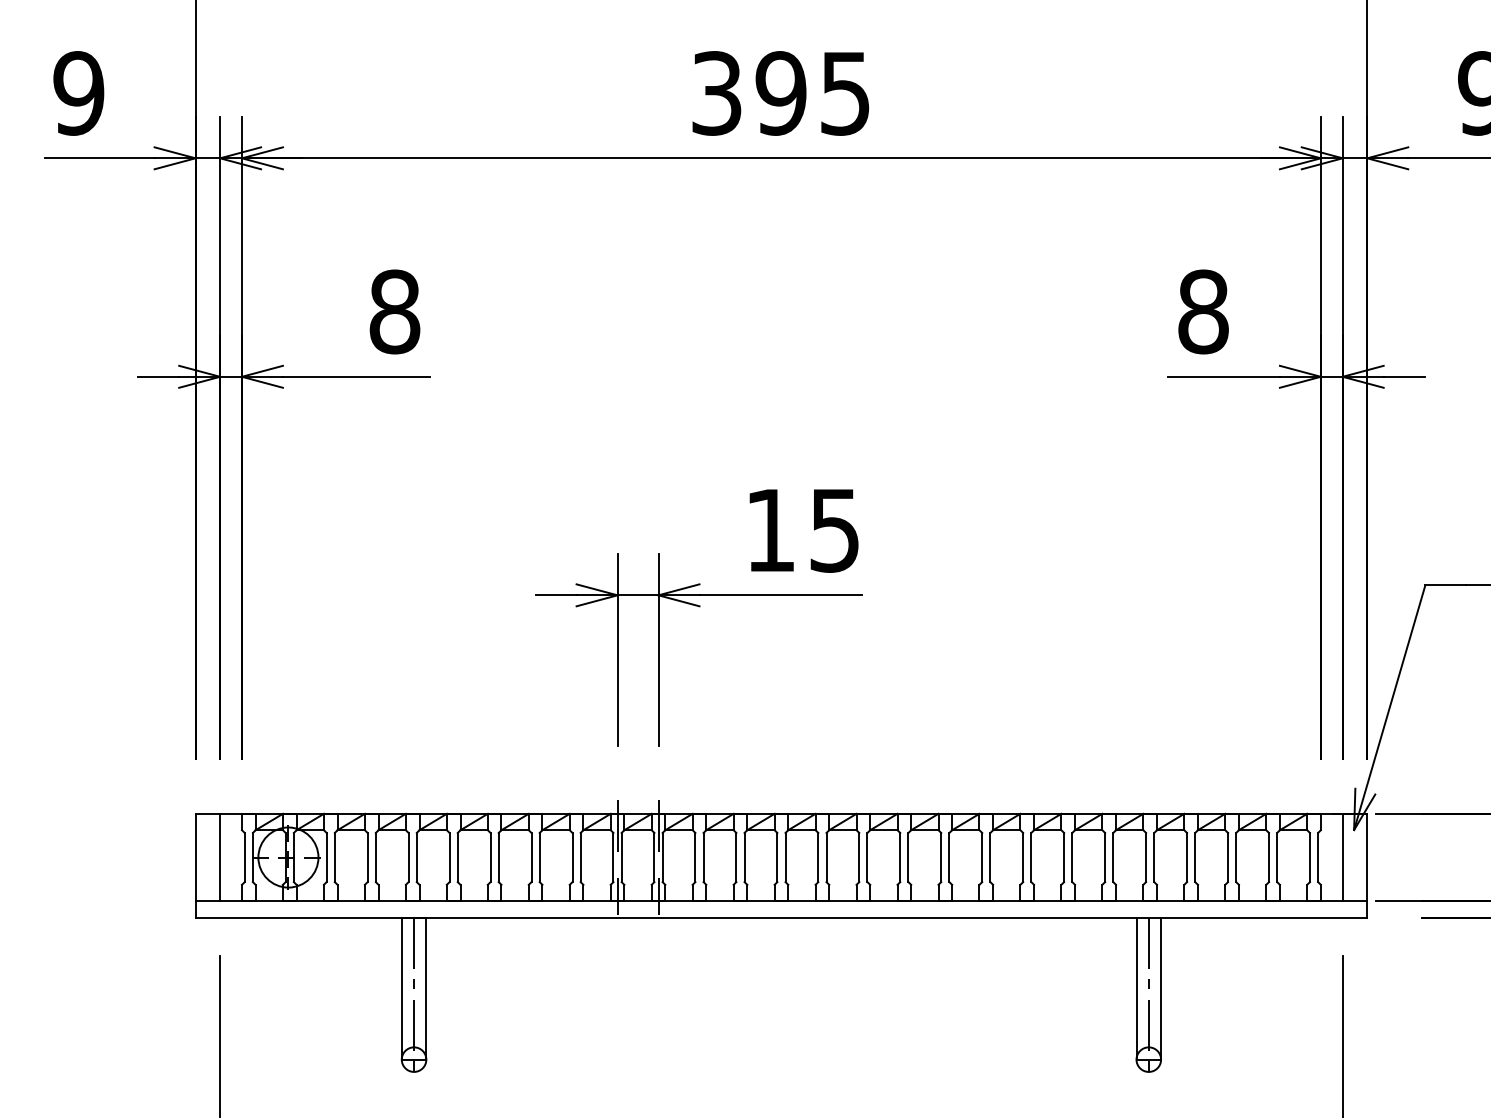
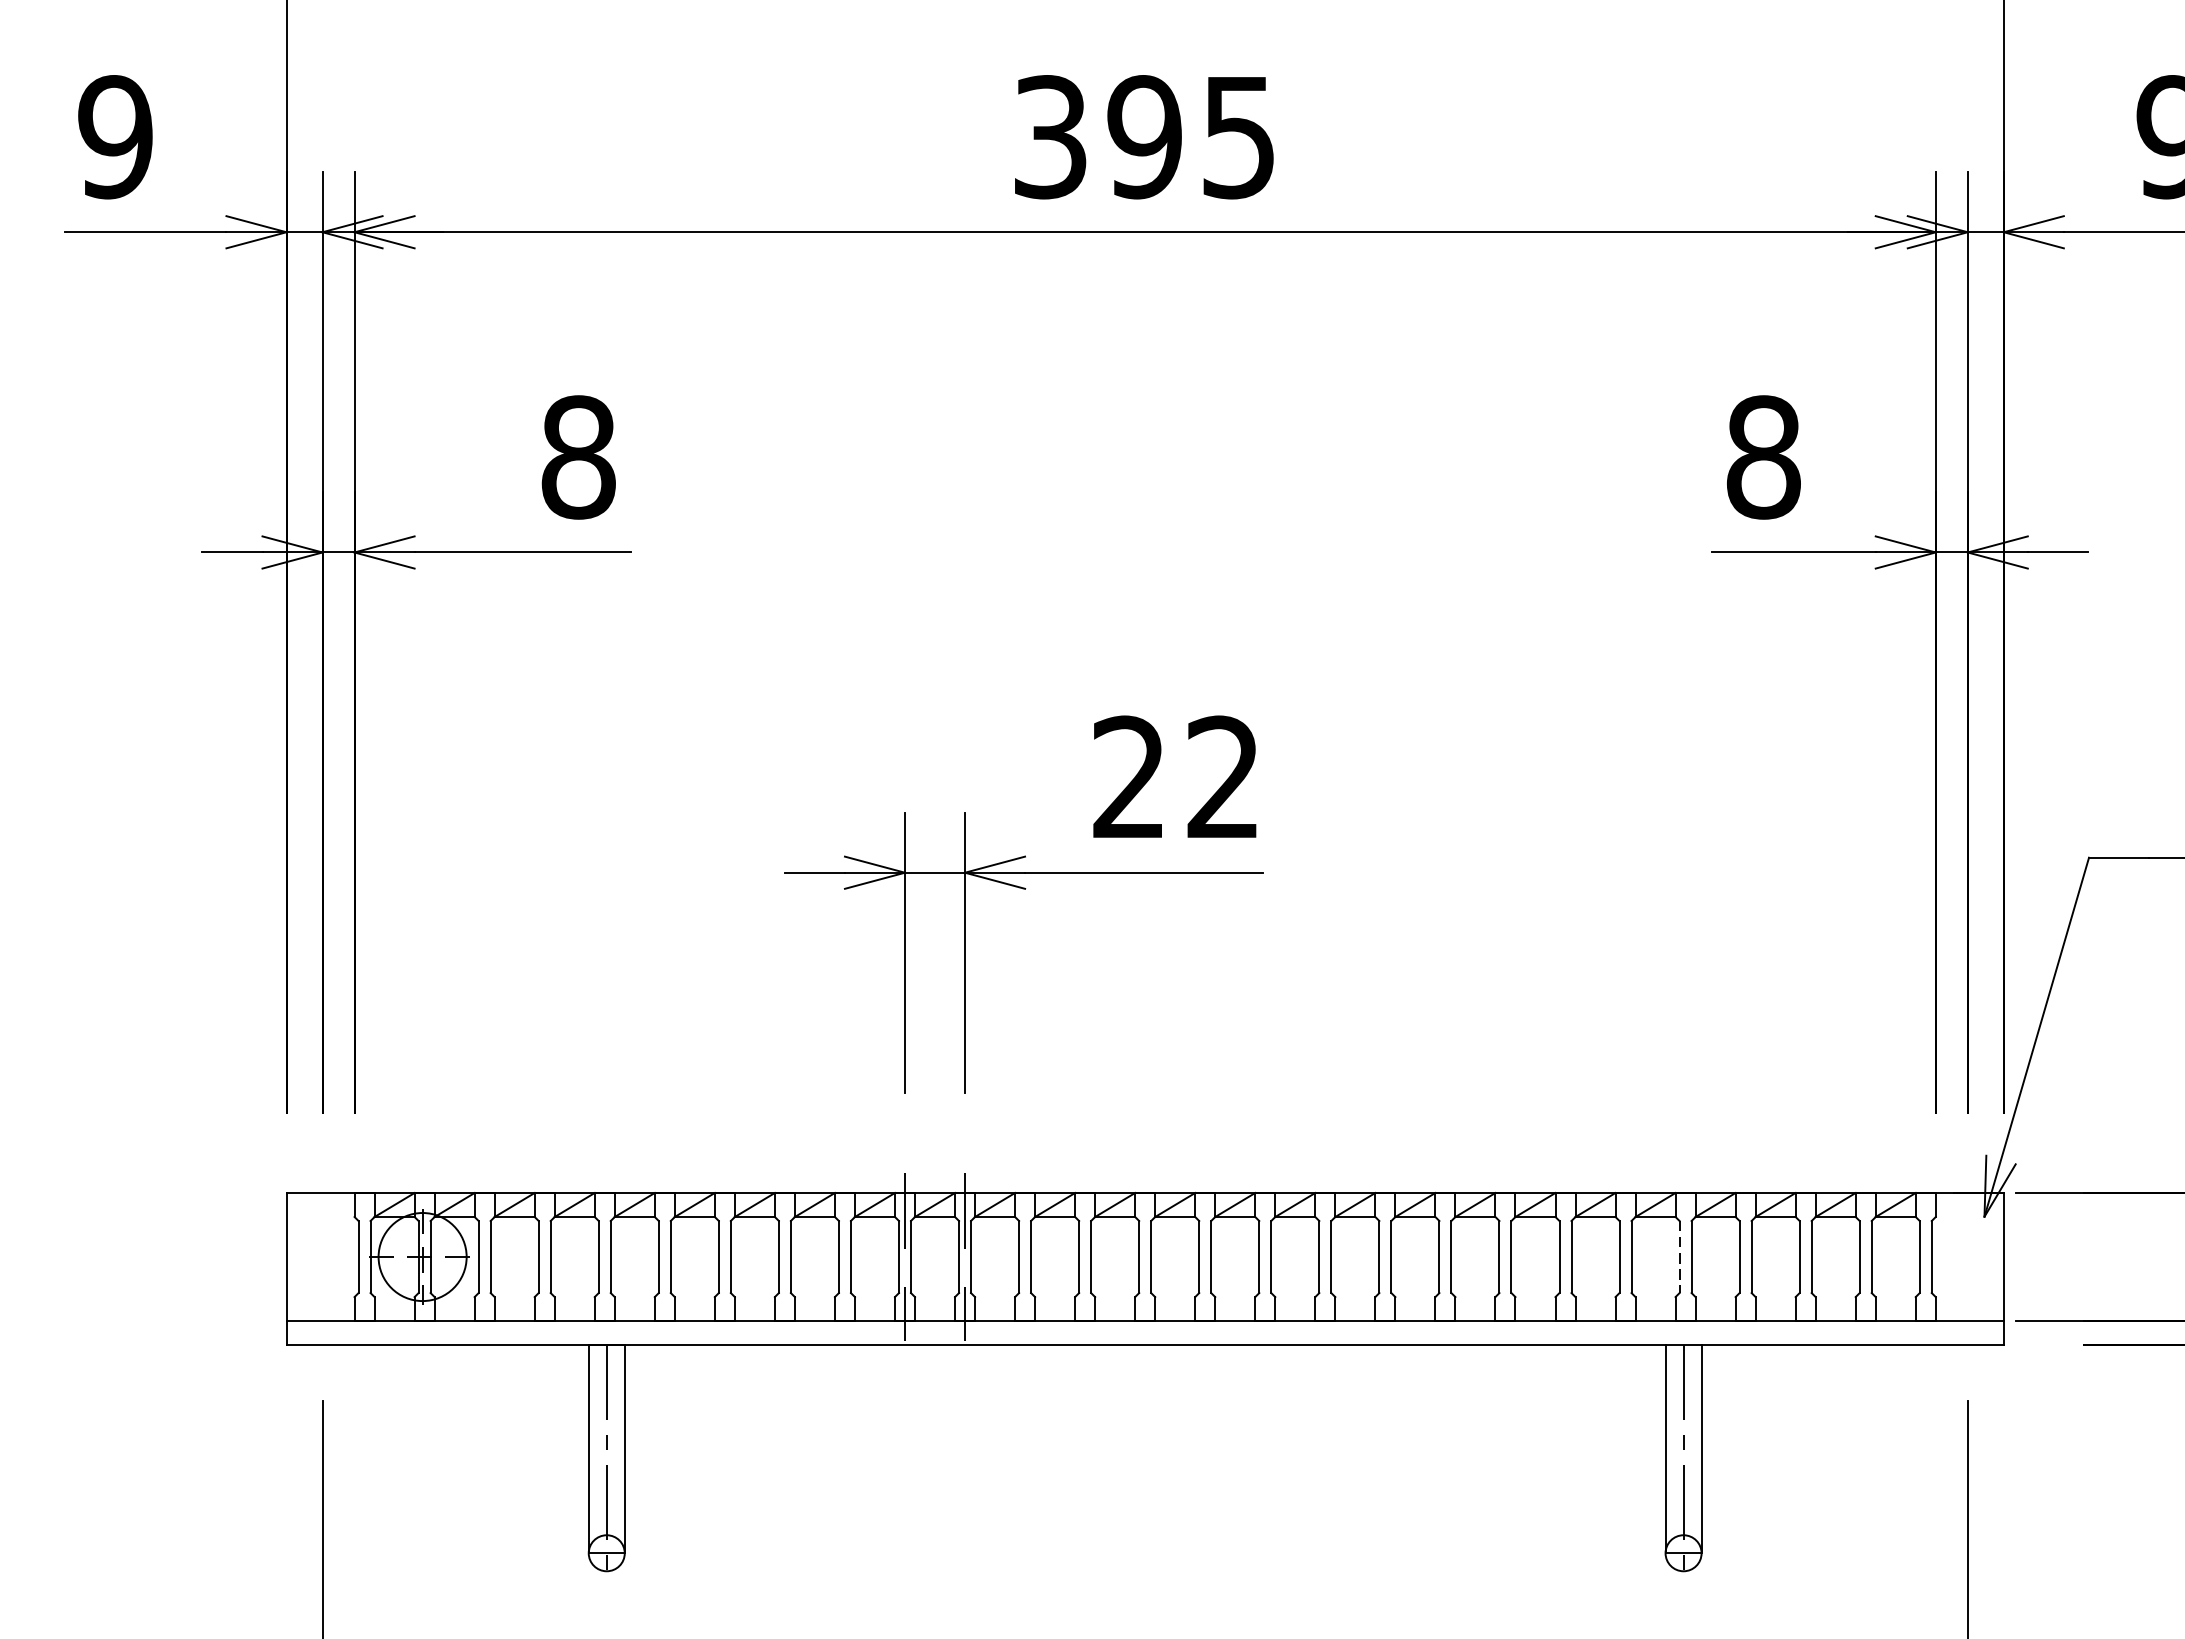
text: (802, 530) -> (1176, 777), 15 -> 22
line: (220, 857) -> (323, 1256), removed
line: (1146, 857) -> (1680, 1256), solid -> dashed
line: (1342, 857) -> (1967, 1256), removed

